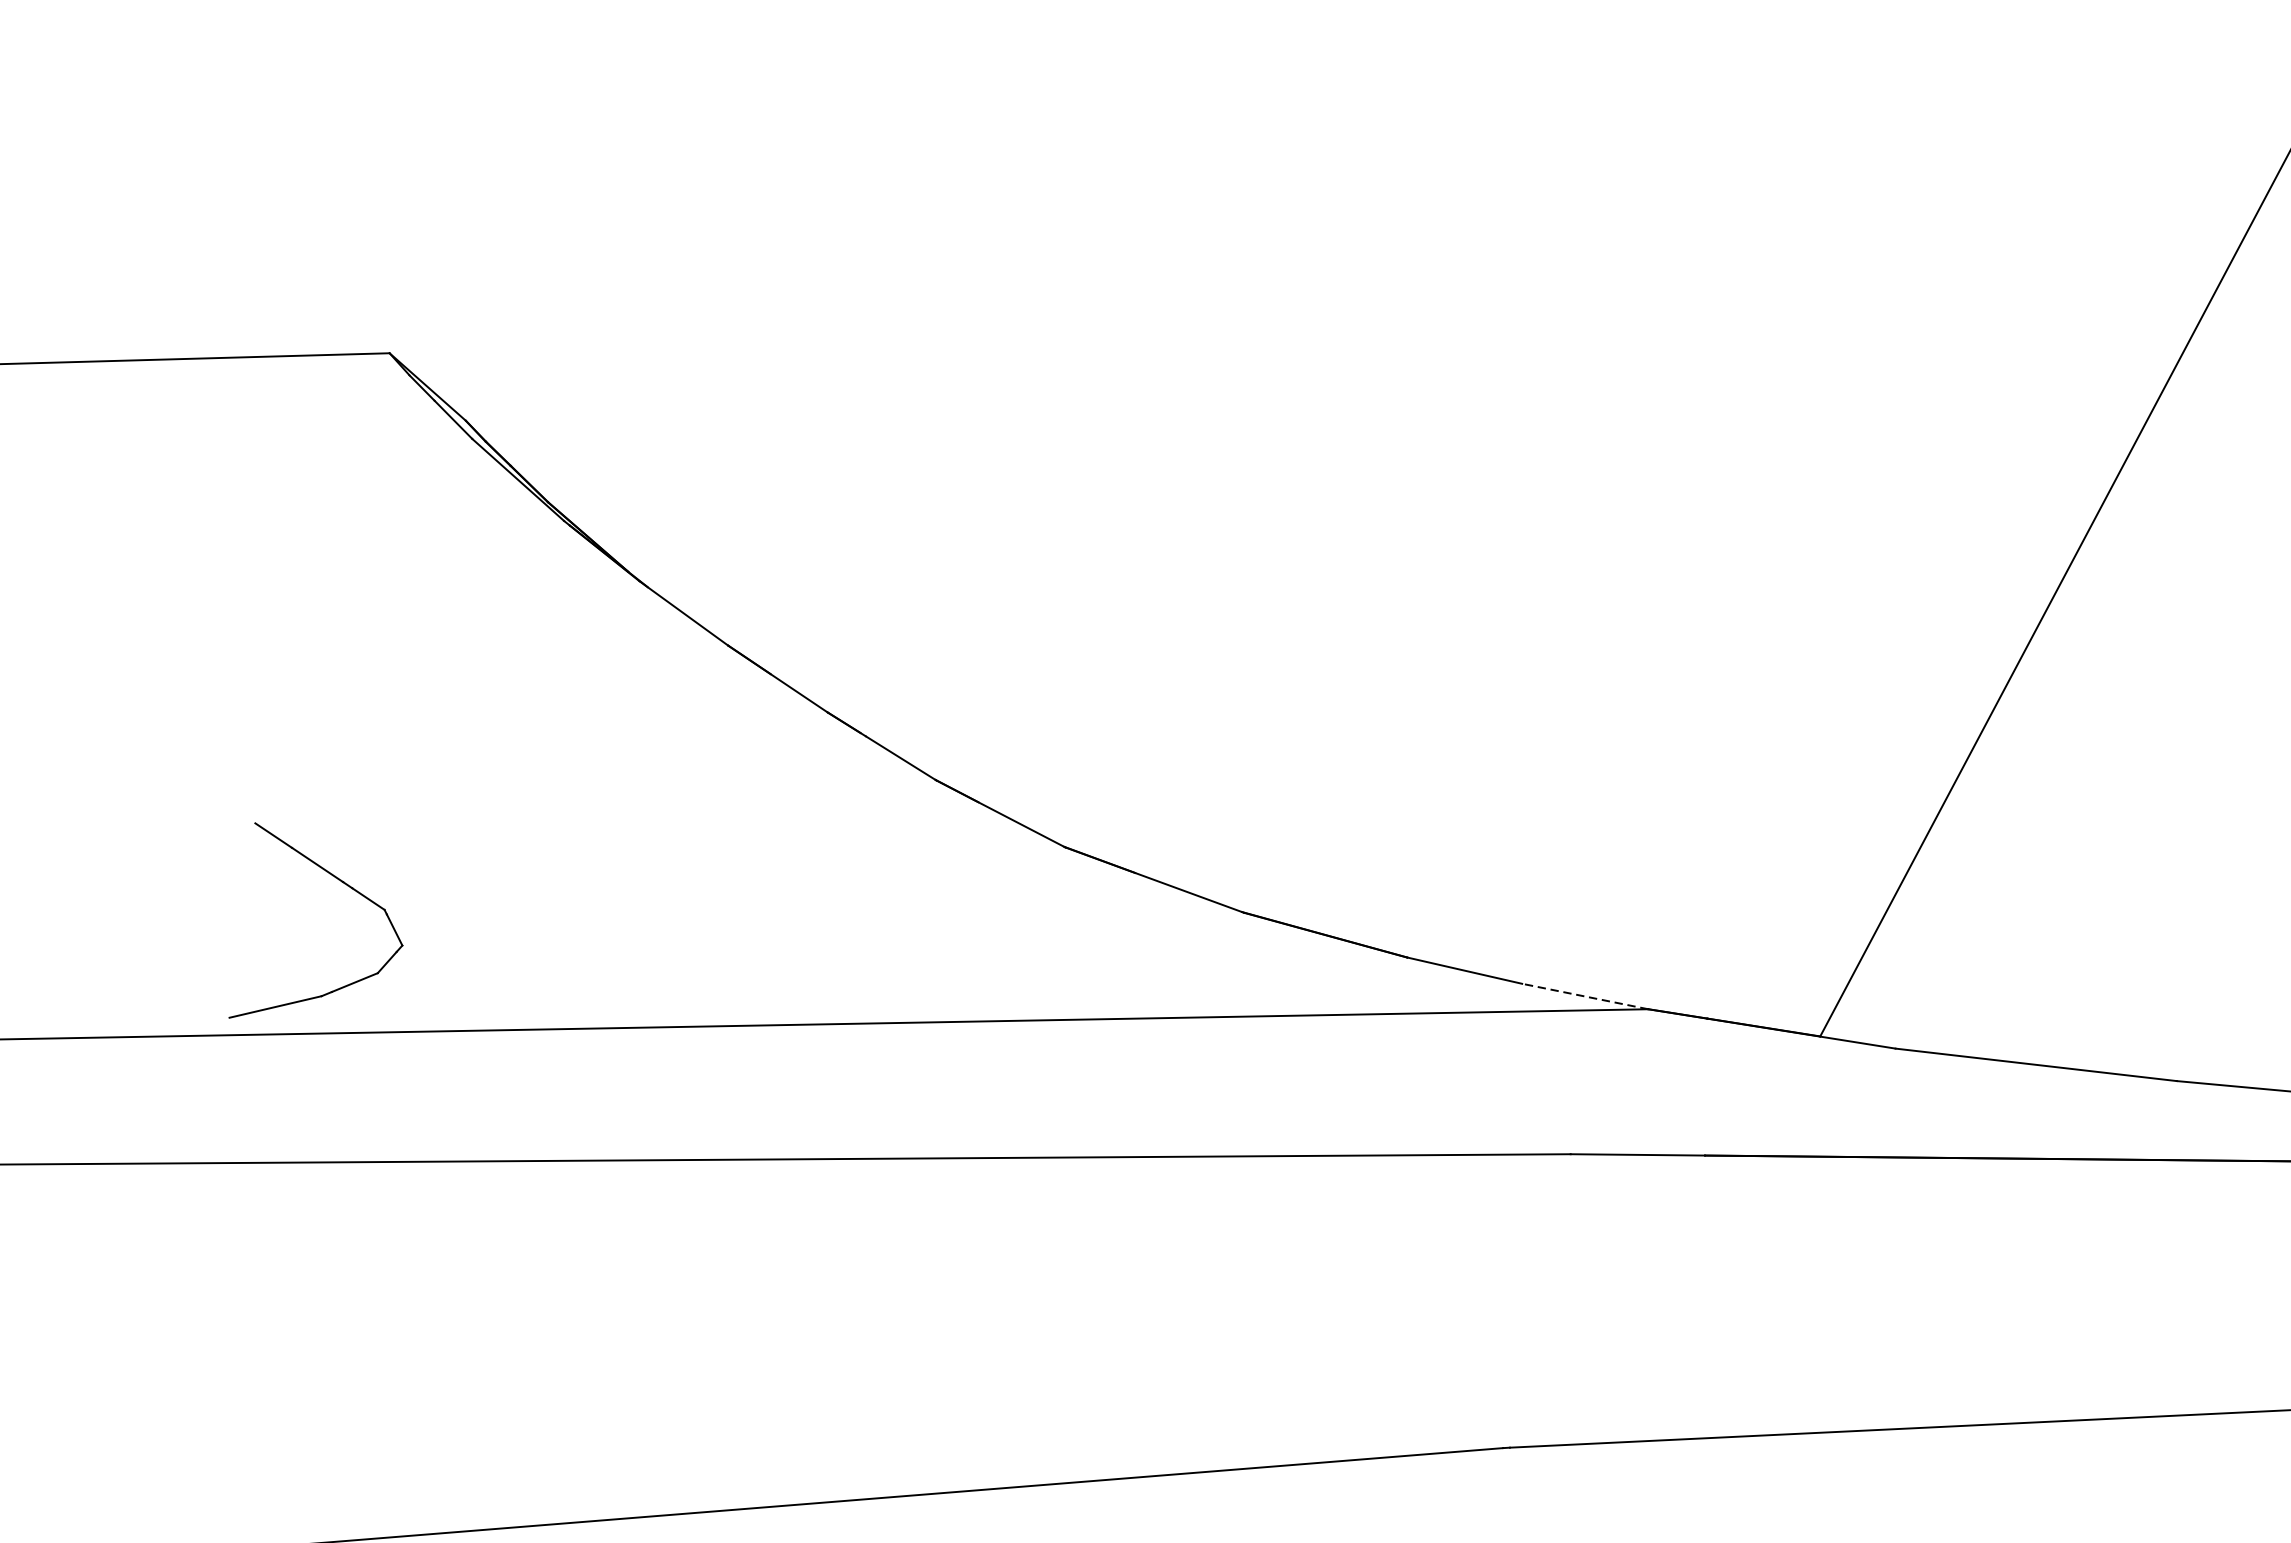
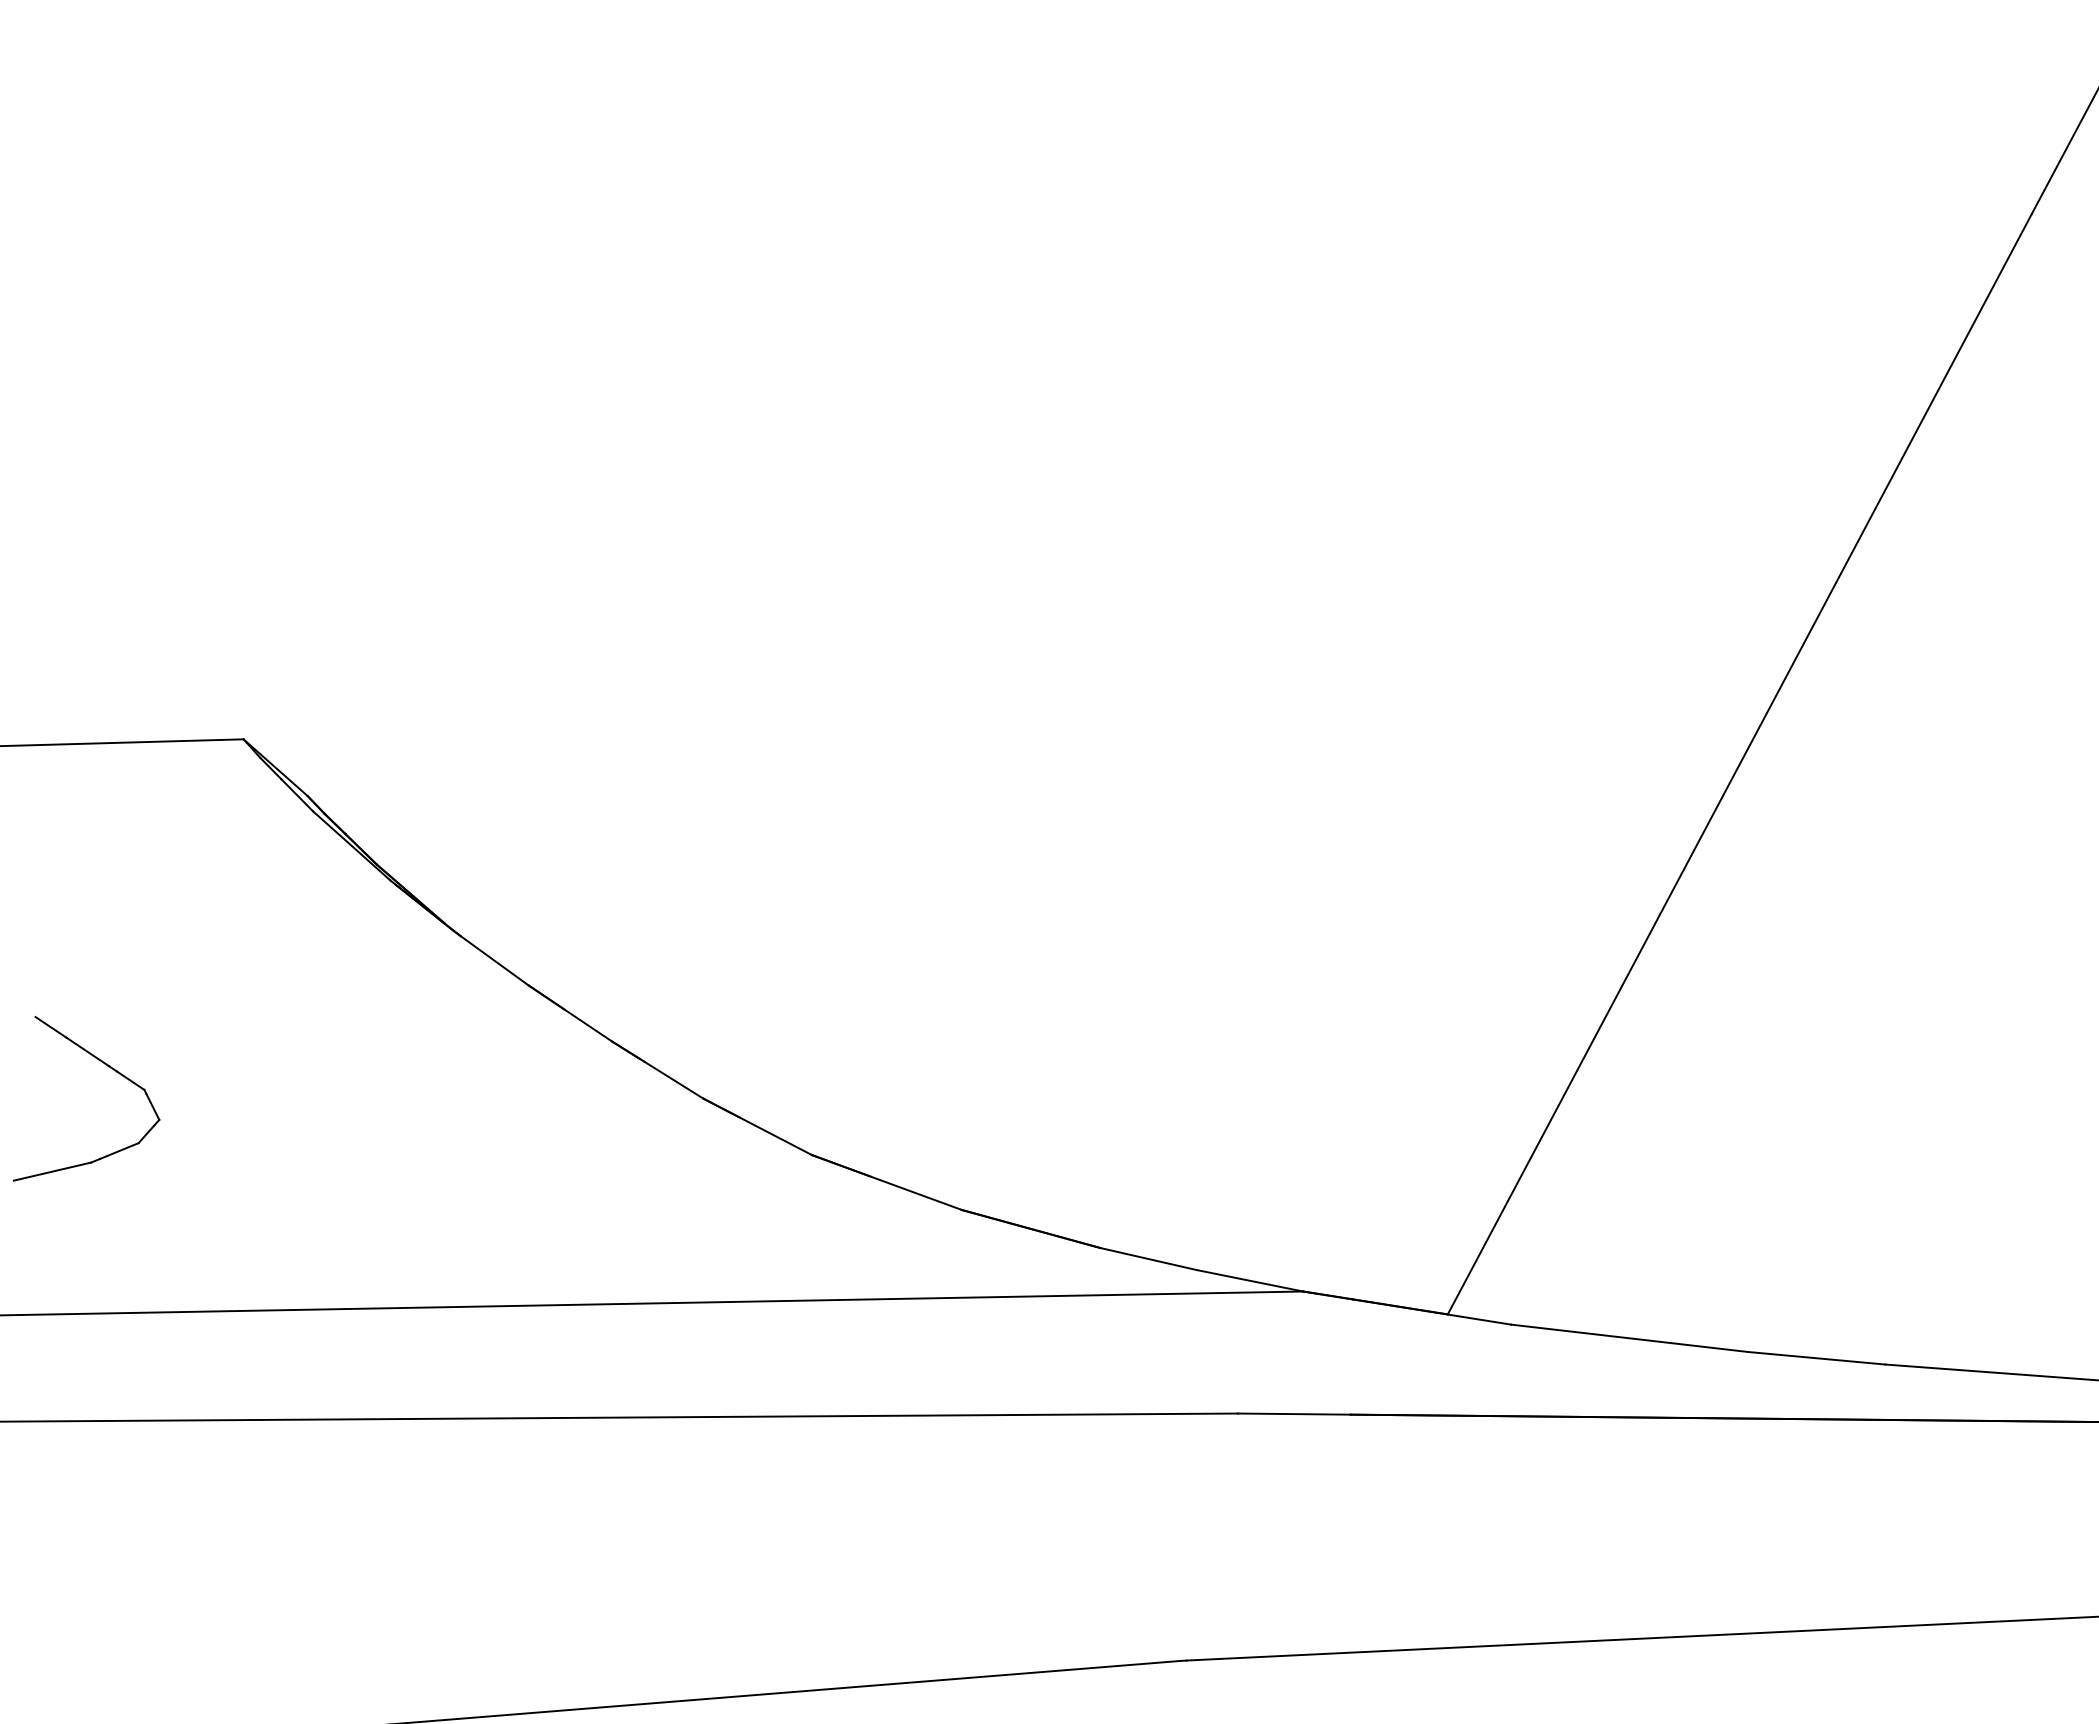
part: (341, 883) -> (108, 1067), moved
line: (1584, 996) -> (1249, 1280), dashed -> solid

